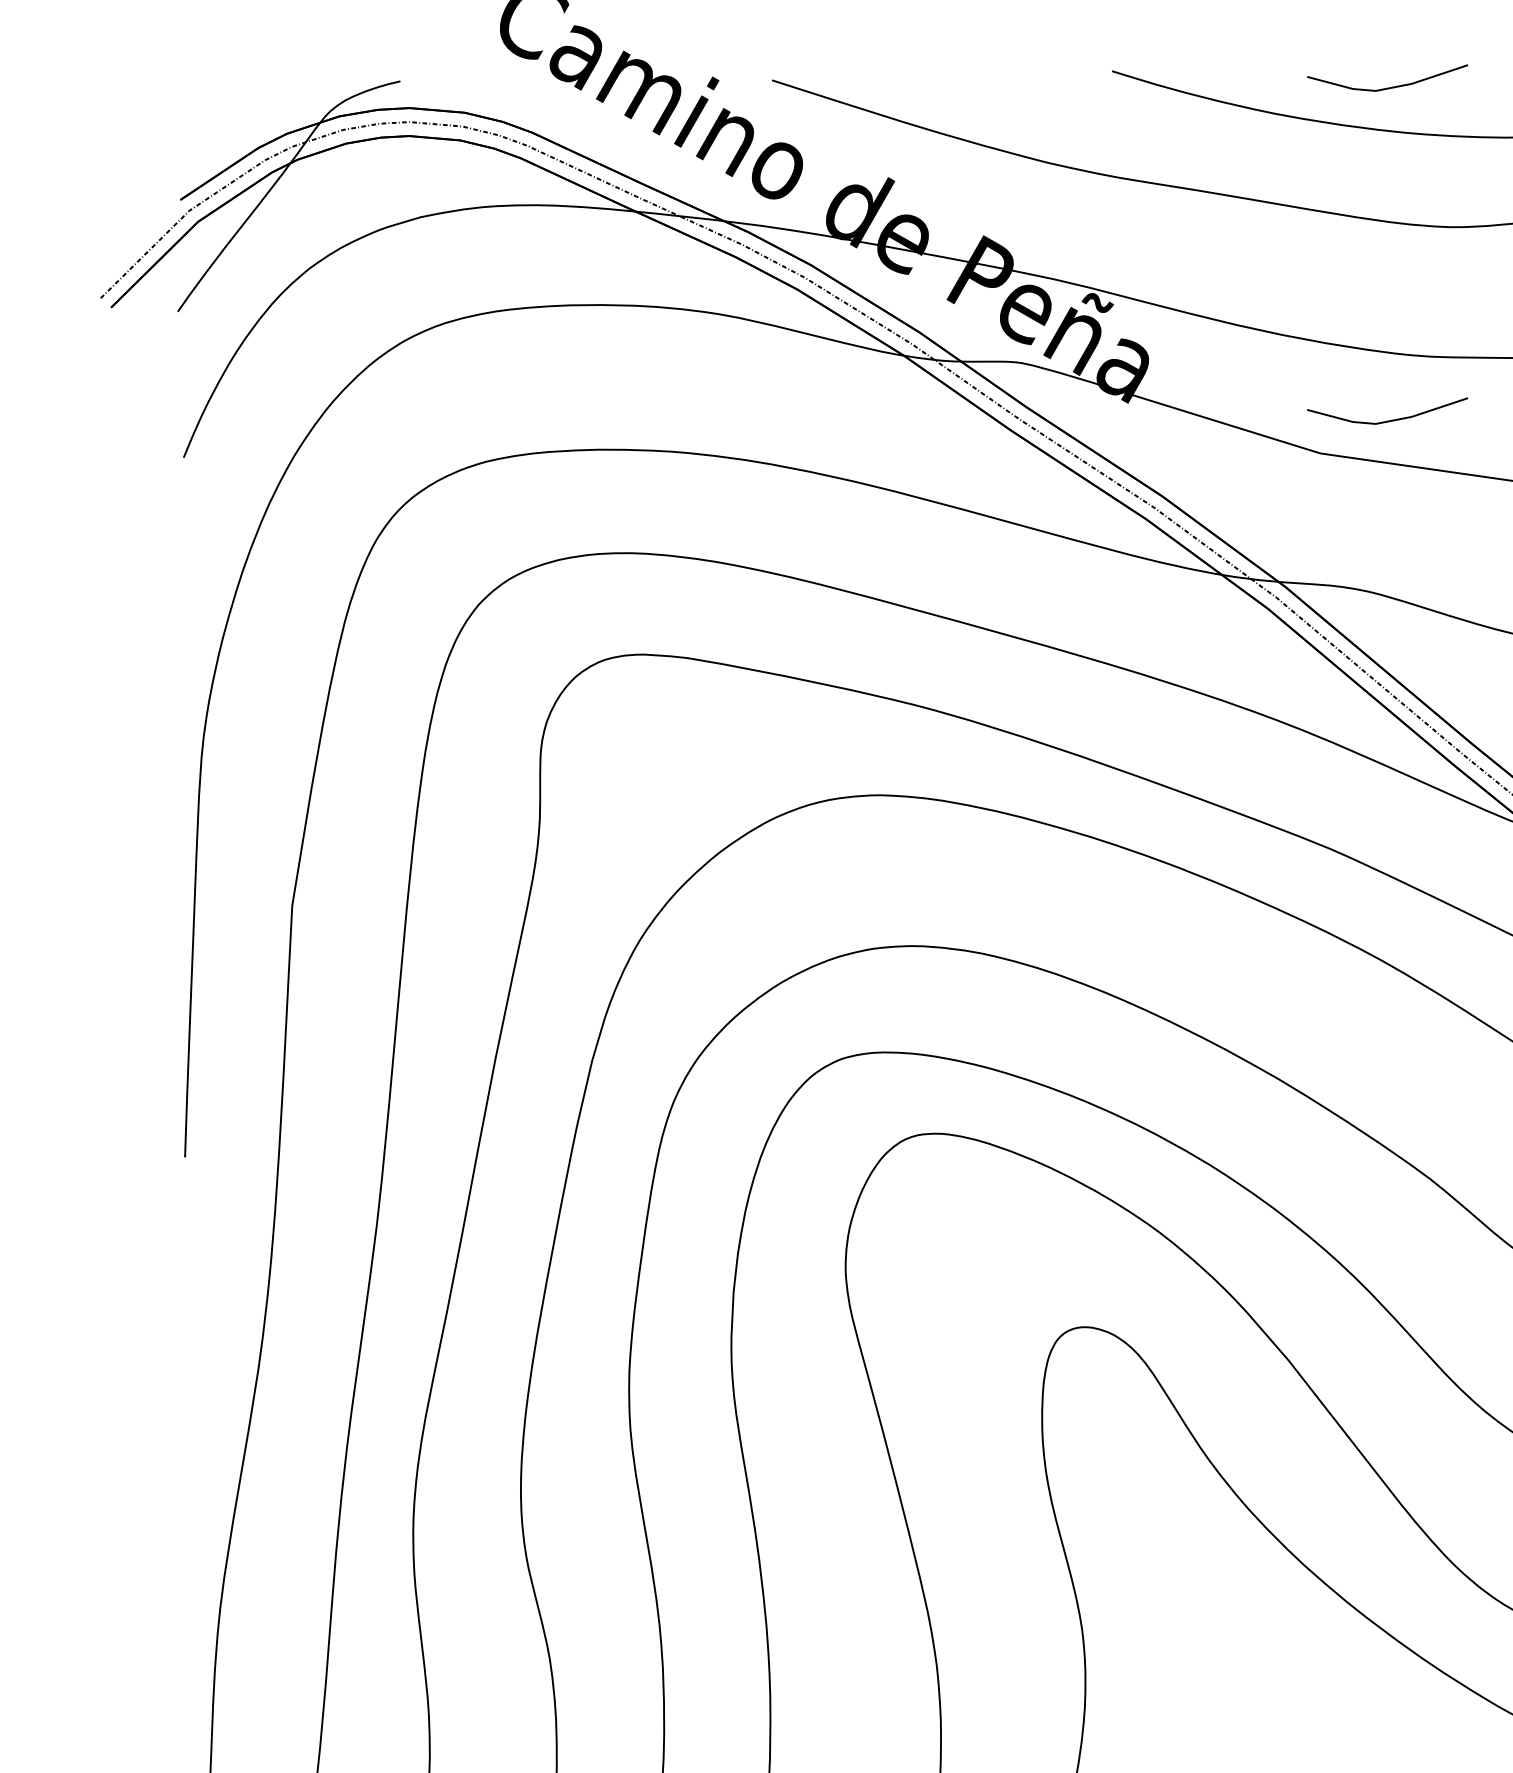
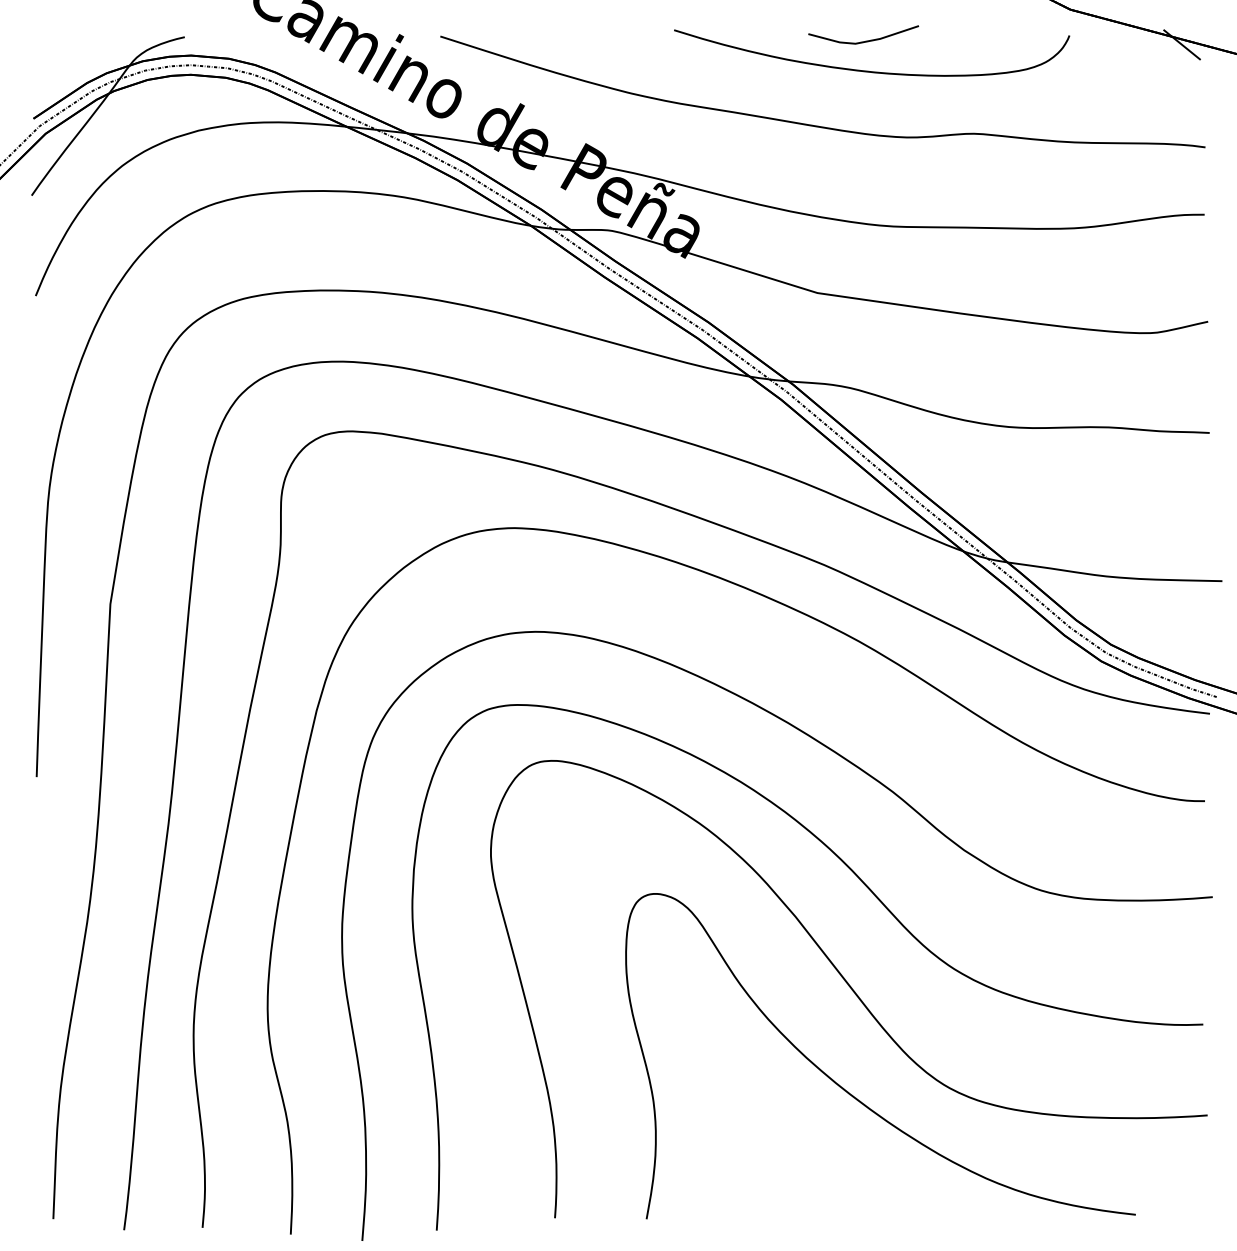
line: (1390, 419) -> (865, 269), removed

